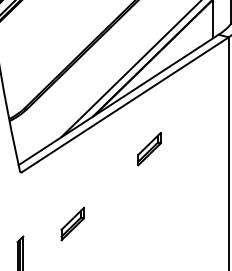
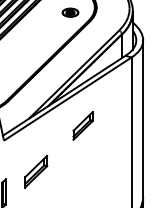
part: (148, 148) -> (82, 125), size x1.4
part: (71, 223) -> (35, 171), size x1.6

